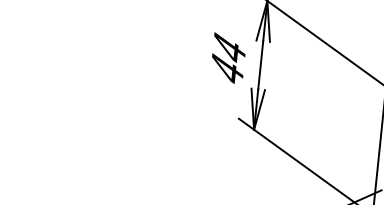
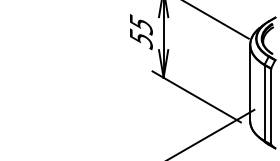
text: (228, 60) -> (141, 32), 44 -> 55

